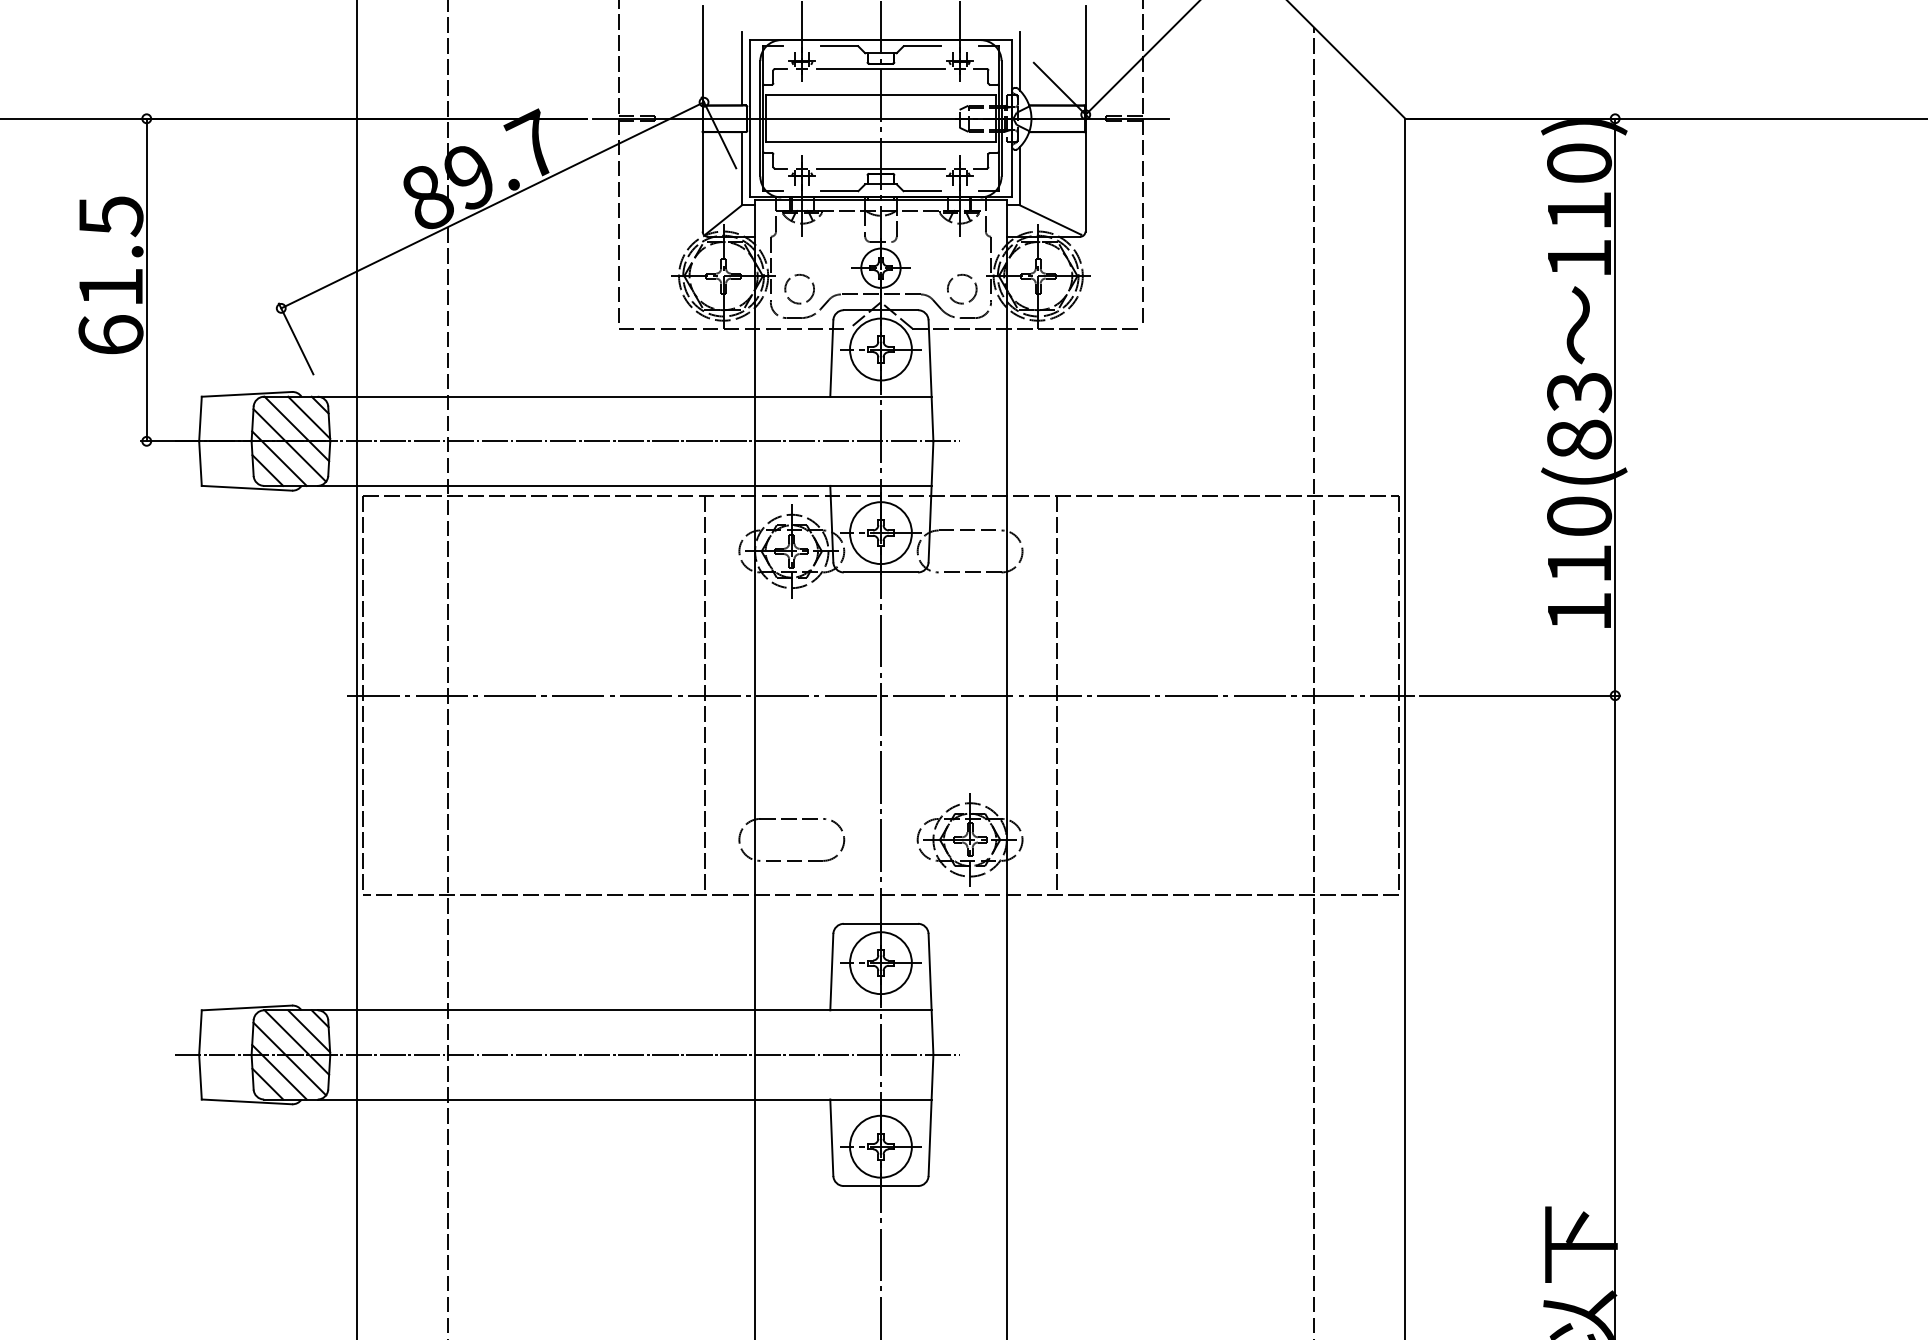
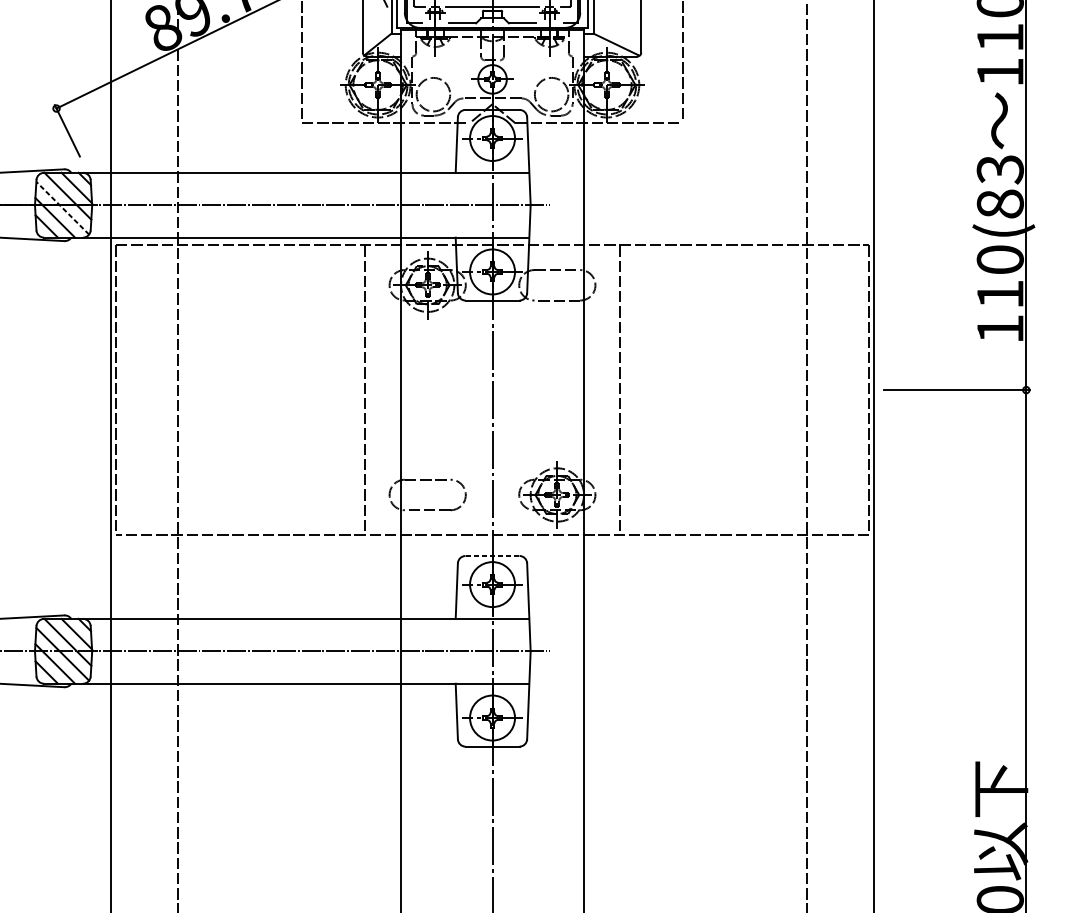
circle: (799, 288) -> (433, 94), size x1.6
circle: (961, 288) -> (551, 94), size x1.6
line: (289, 445) -> (62, 208), solid -> dashed
line: (880, 695) -> (492, 390), removed
line: (881, 923) -> (492, 555), solid -> dashed

